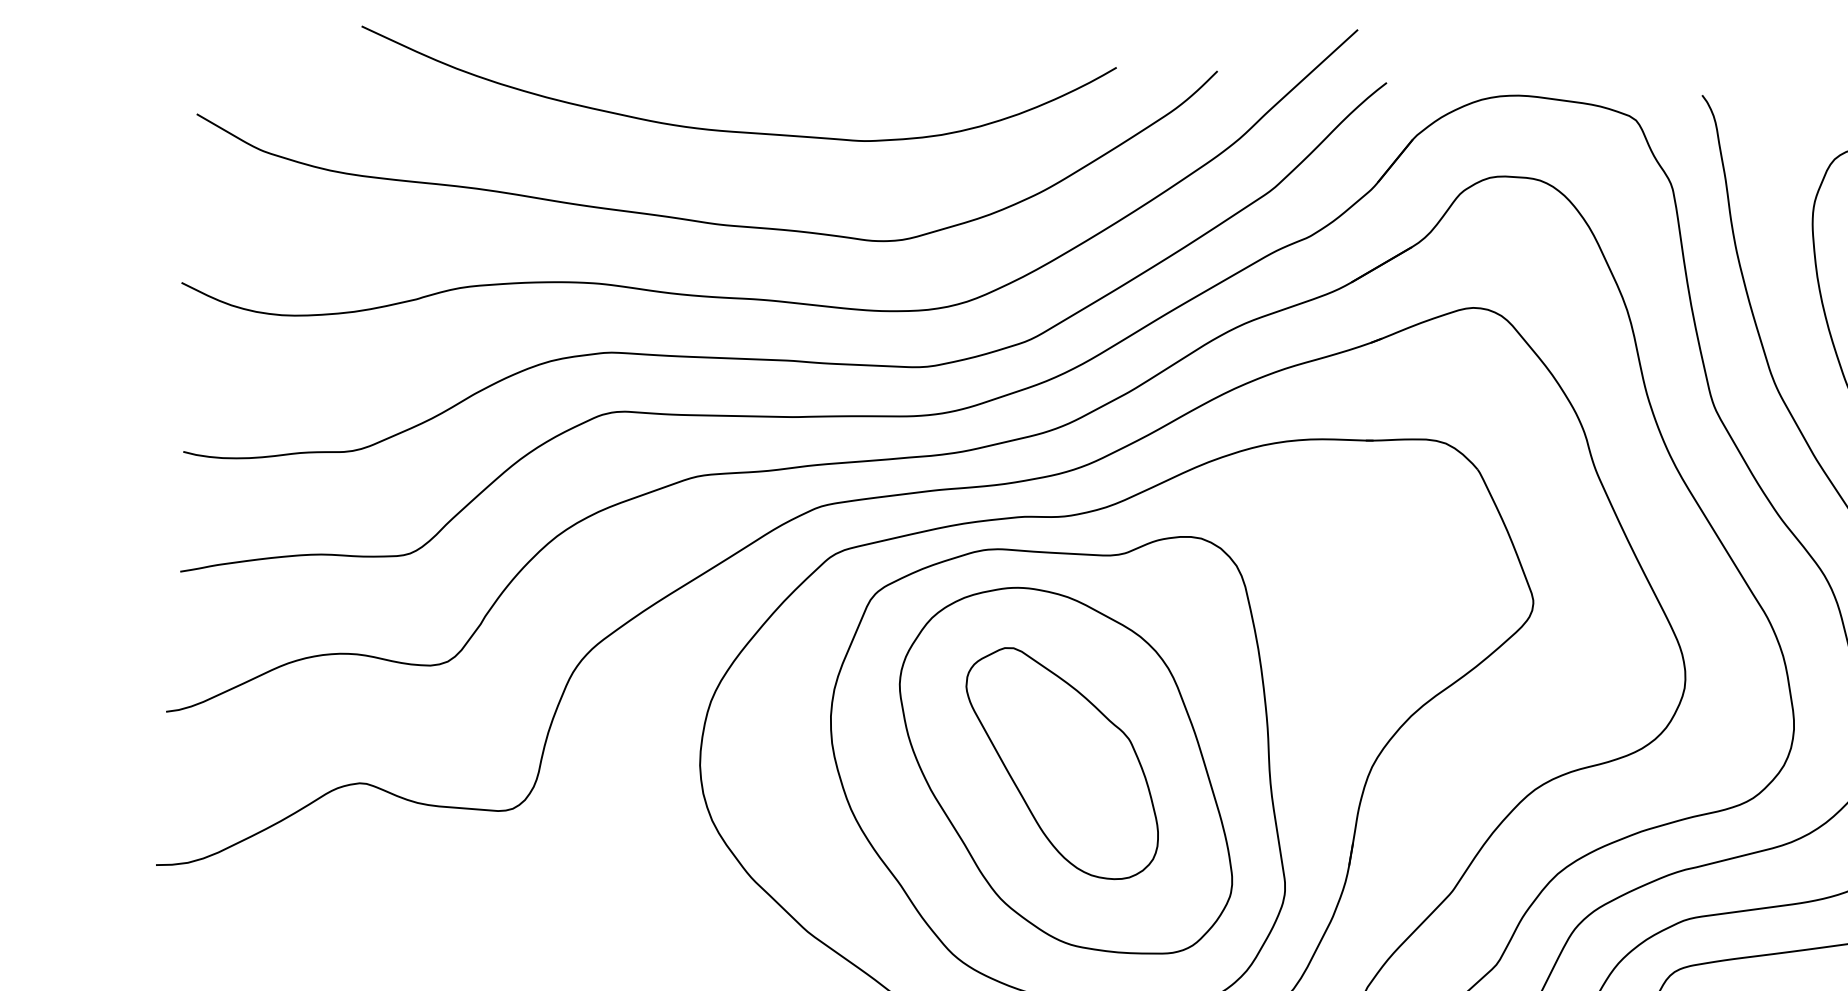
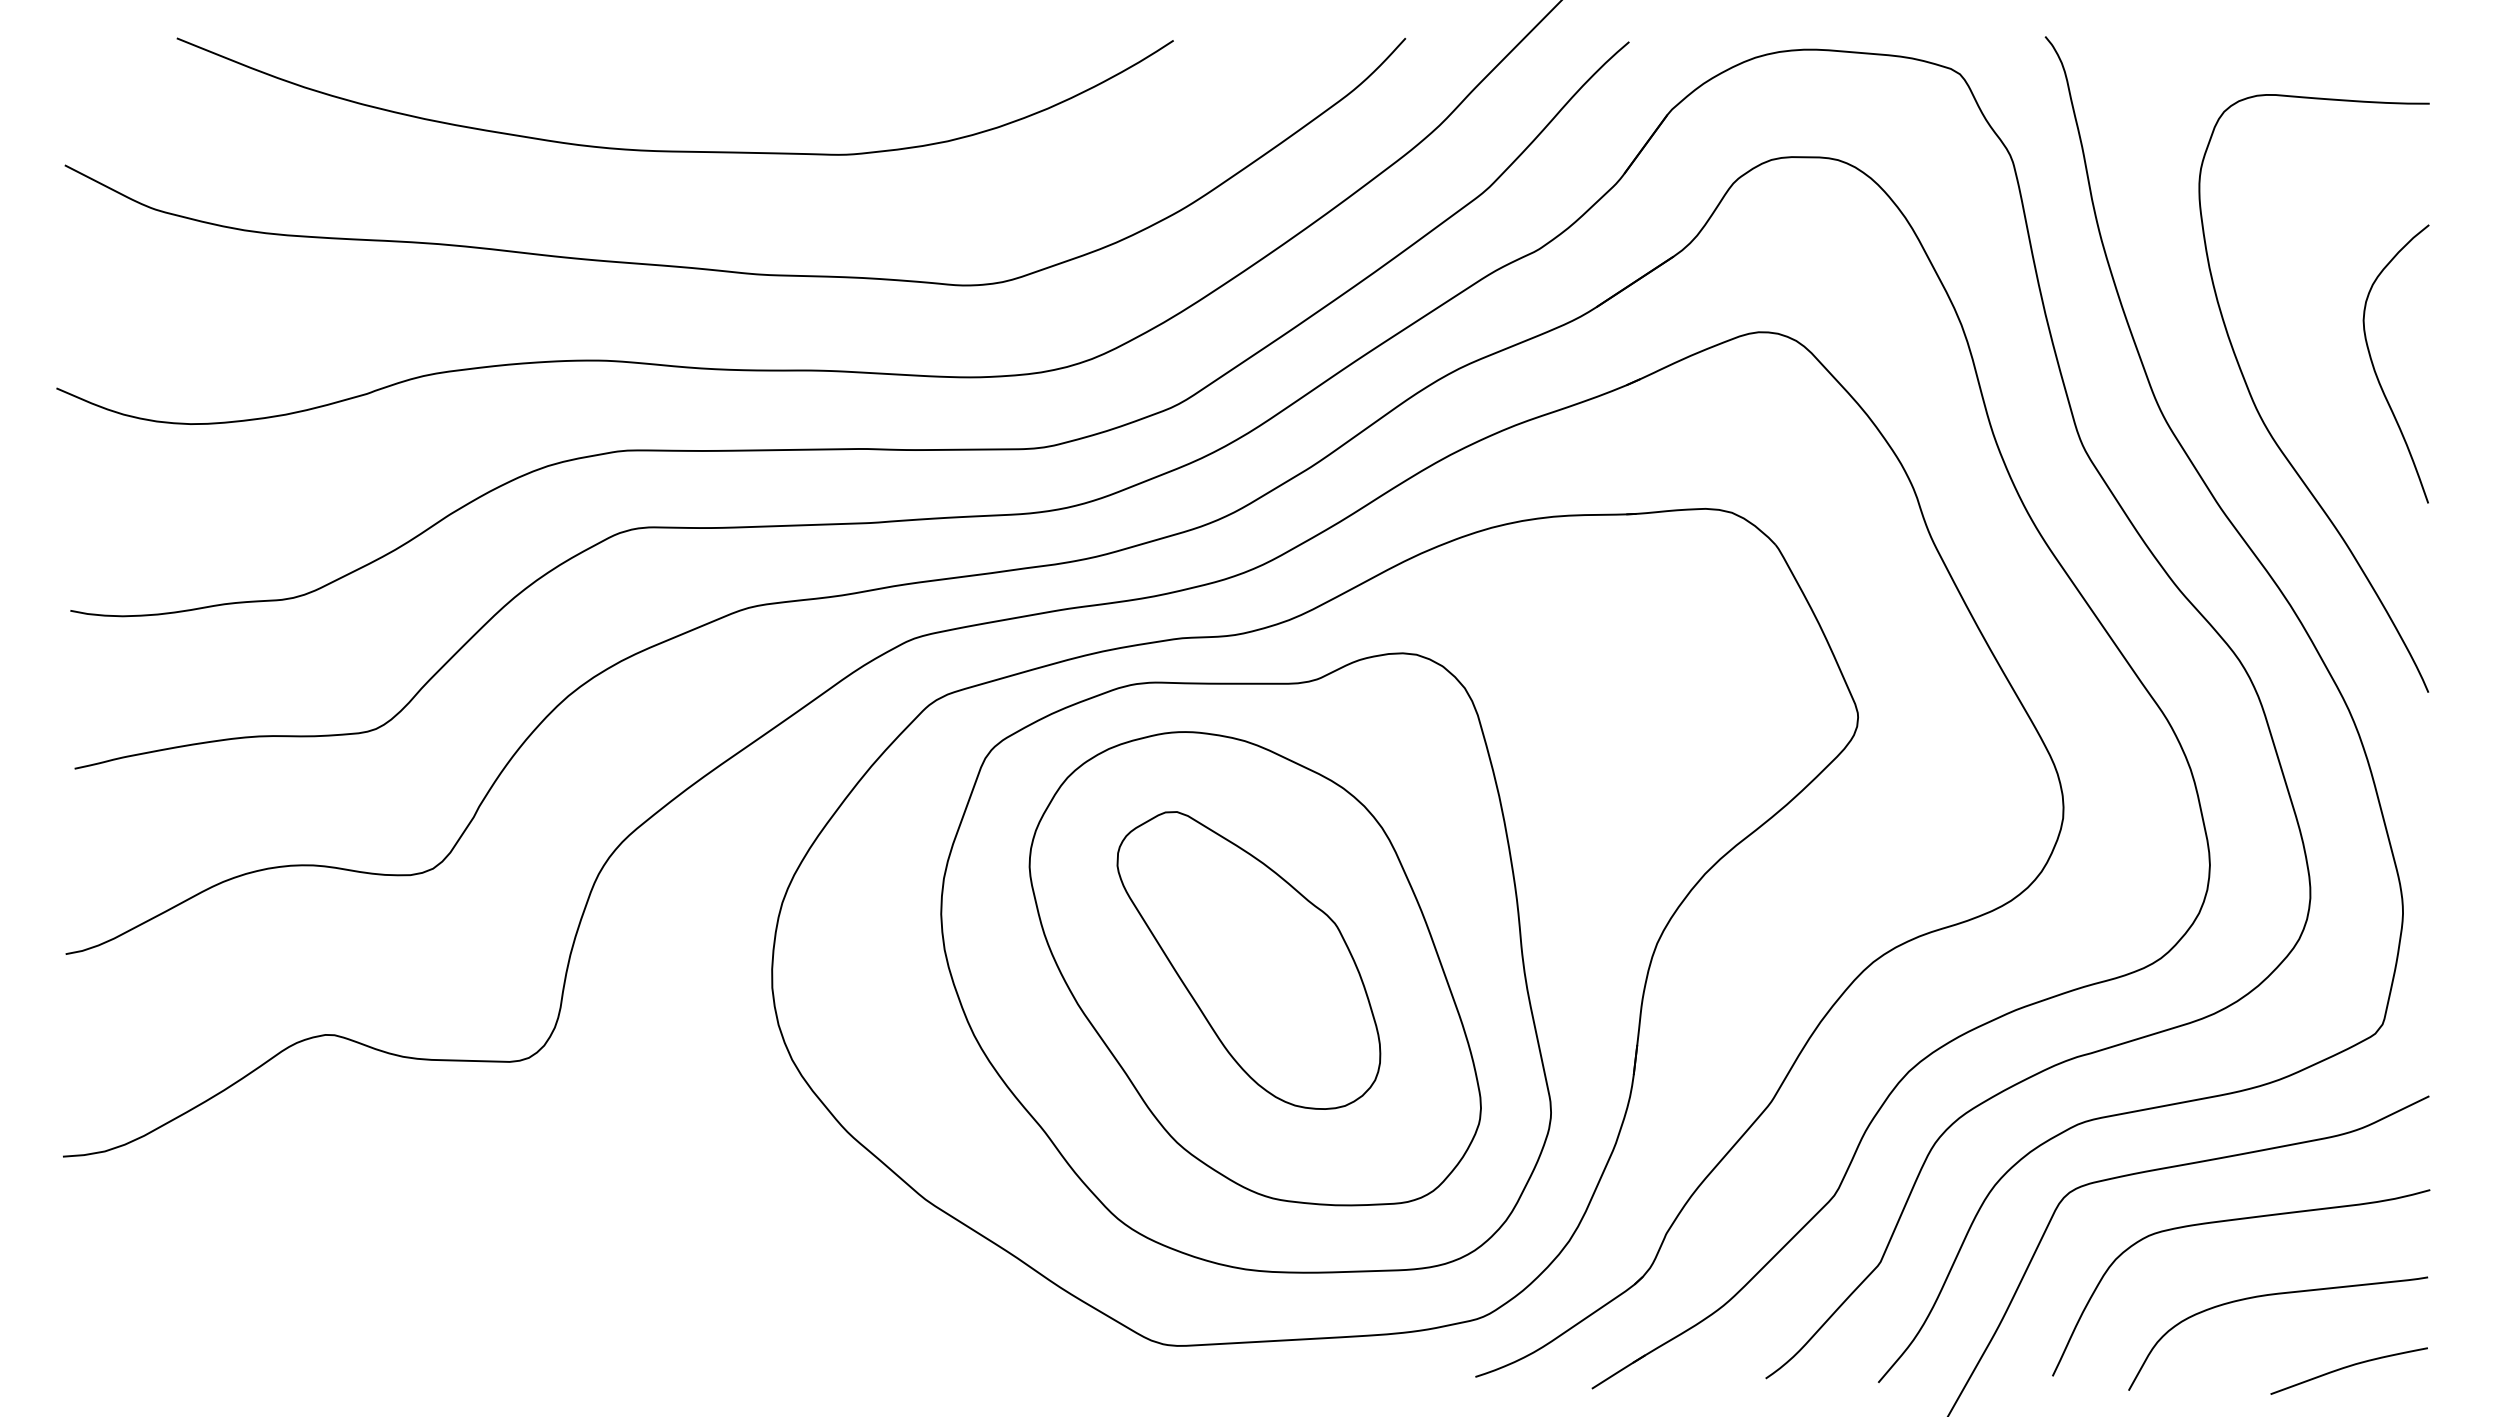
curve: (734, 131) -> (674, 150), moved

